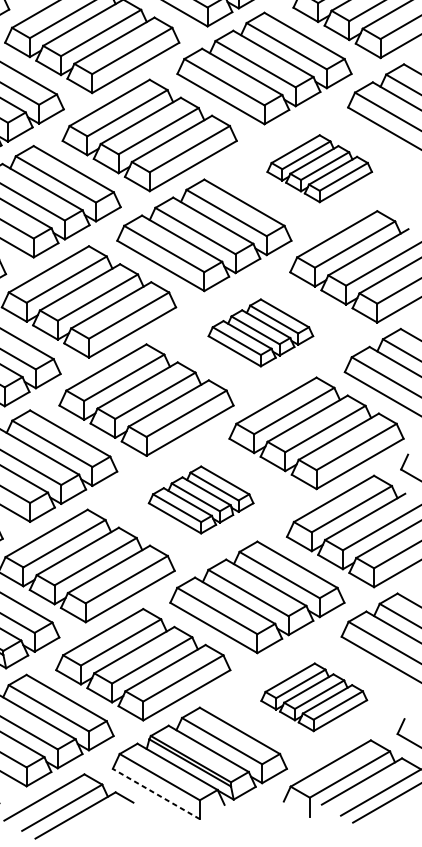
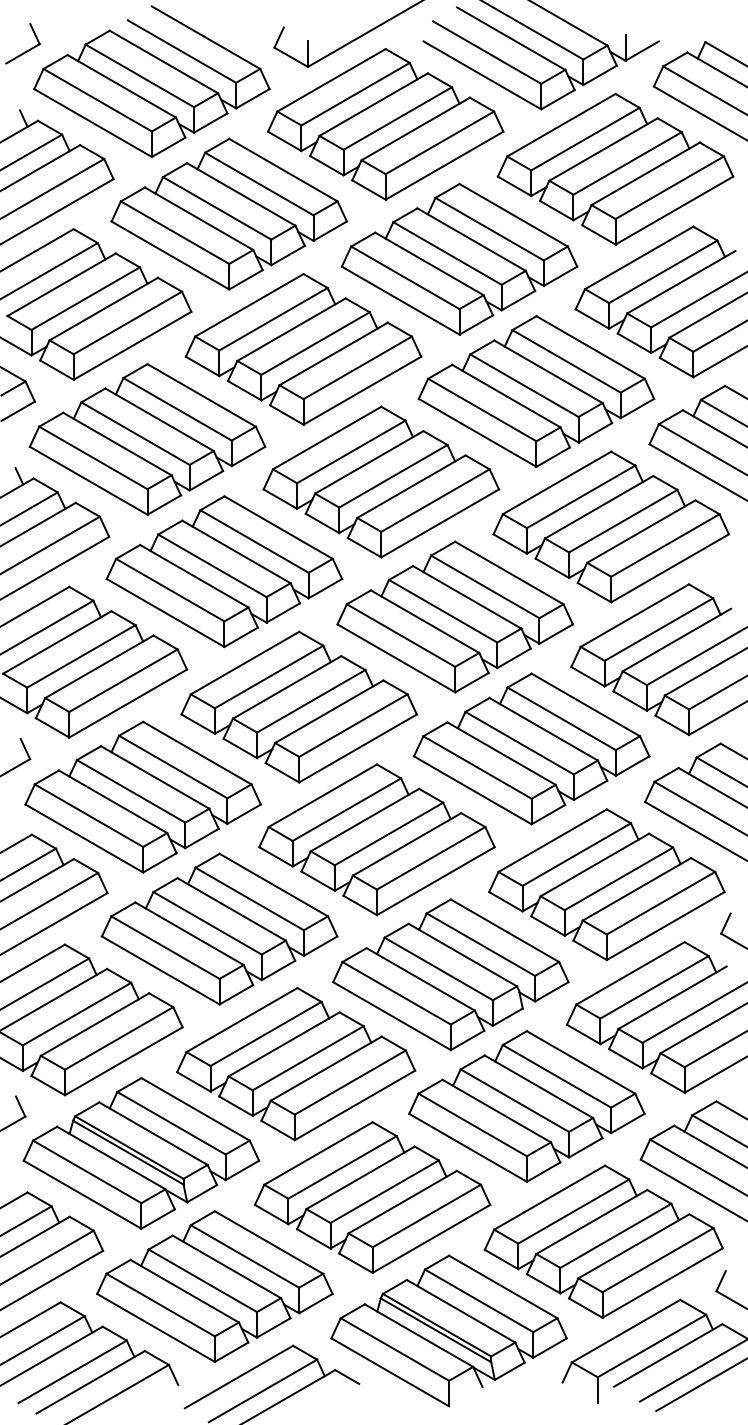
part: (319, 168) -> (610, 526), size x1.67
part: (260, 332) -> (531, 748), size x1.67
part: (200, 499) -> (450, 974), size x1.67
part: (314, 697) -> (603, 1241), size x1.67
line: (156, 794) -> (390, 1372), dashed -> solid

